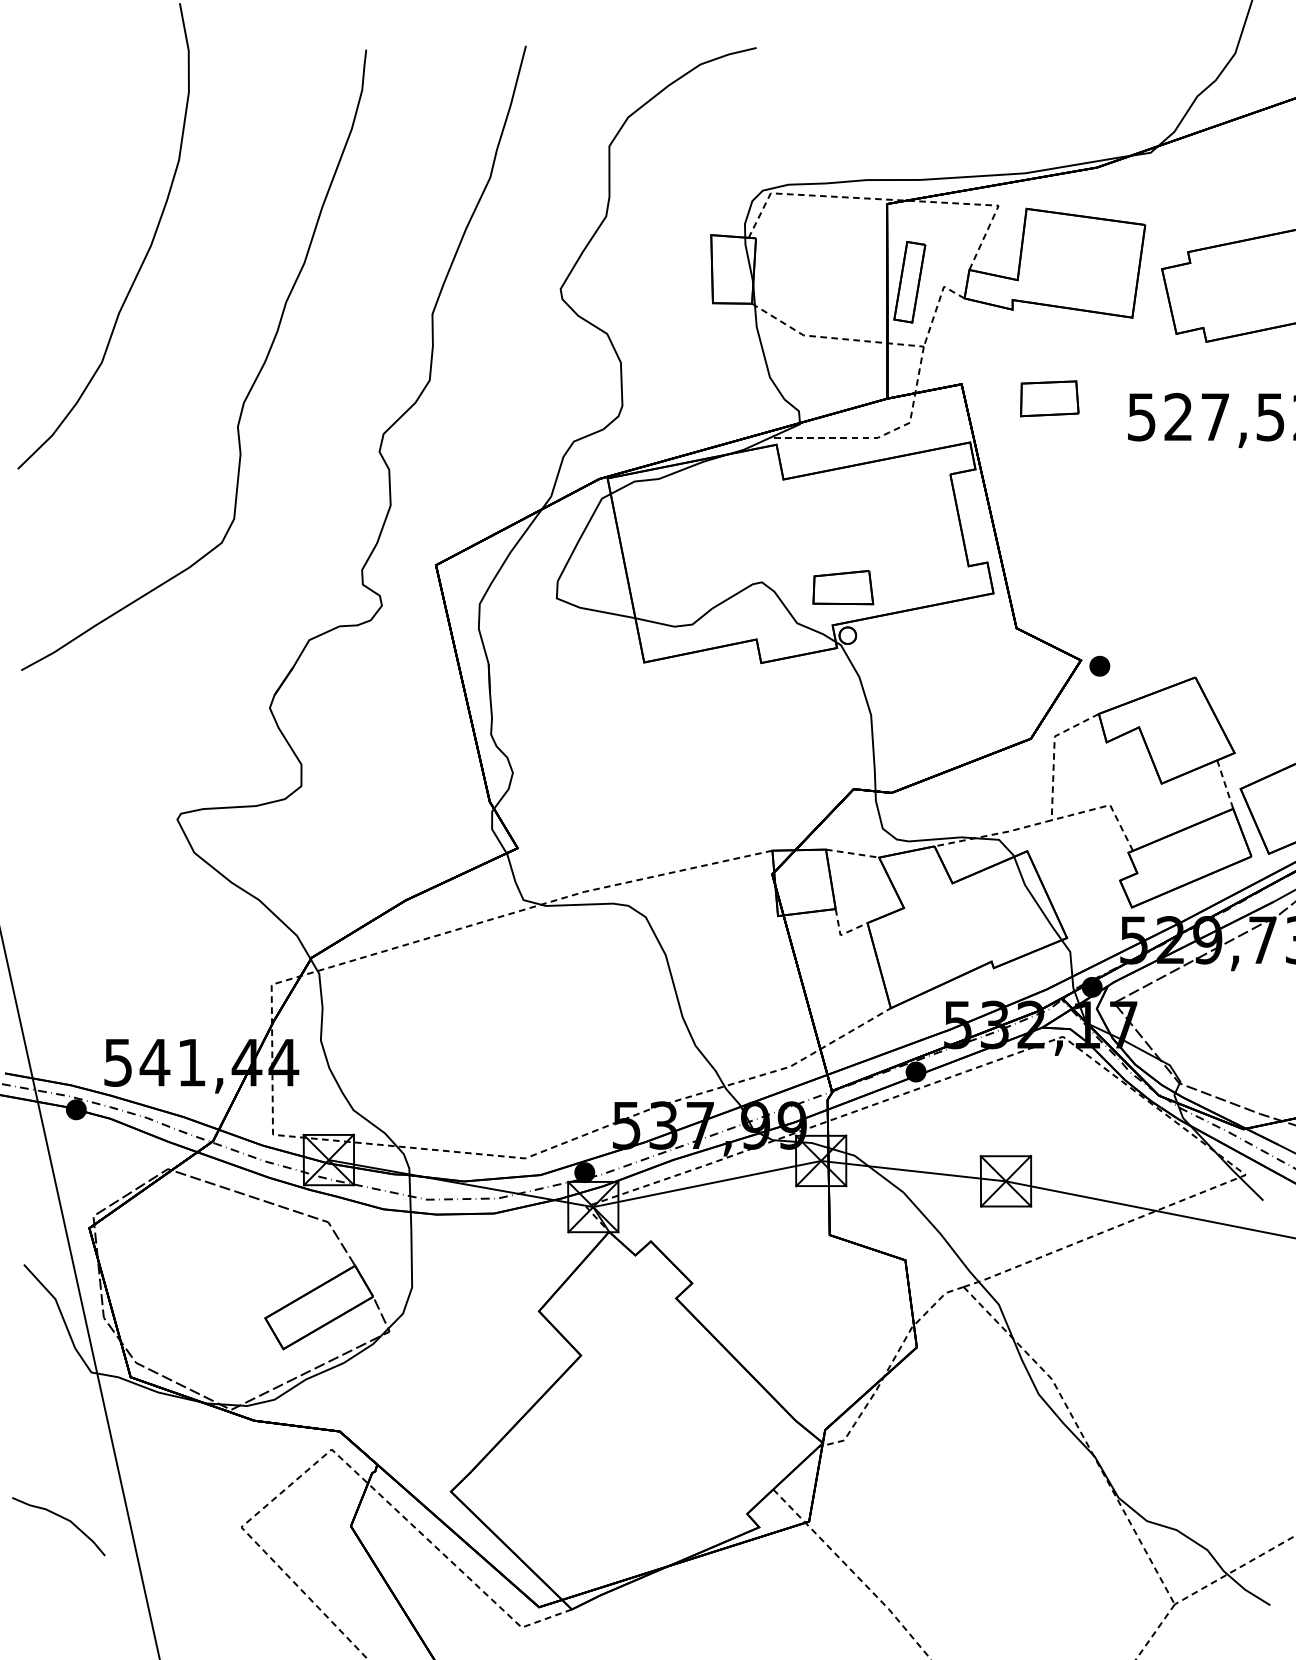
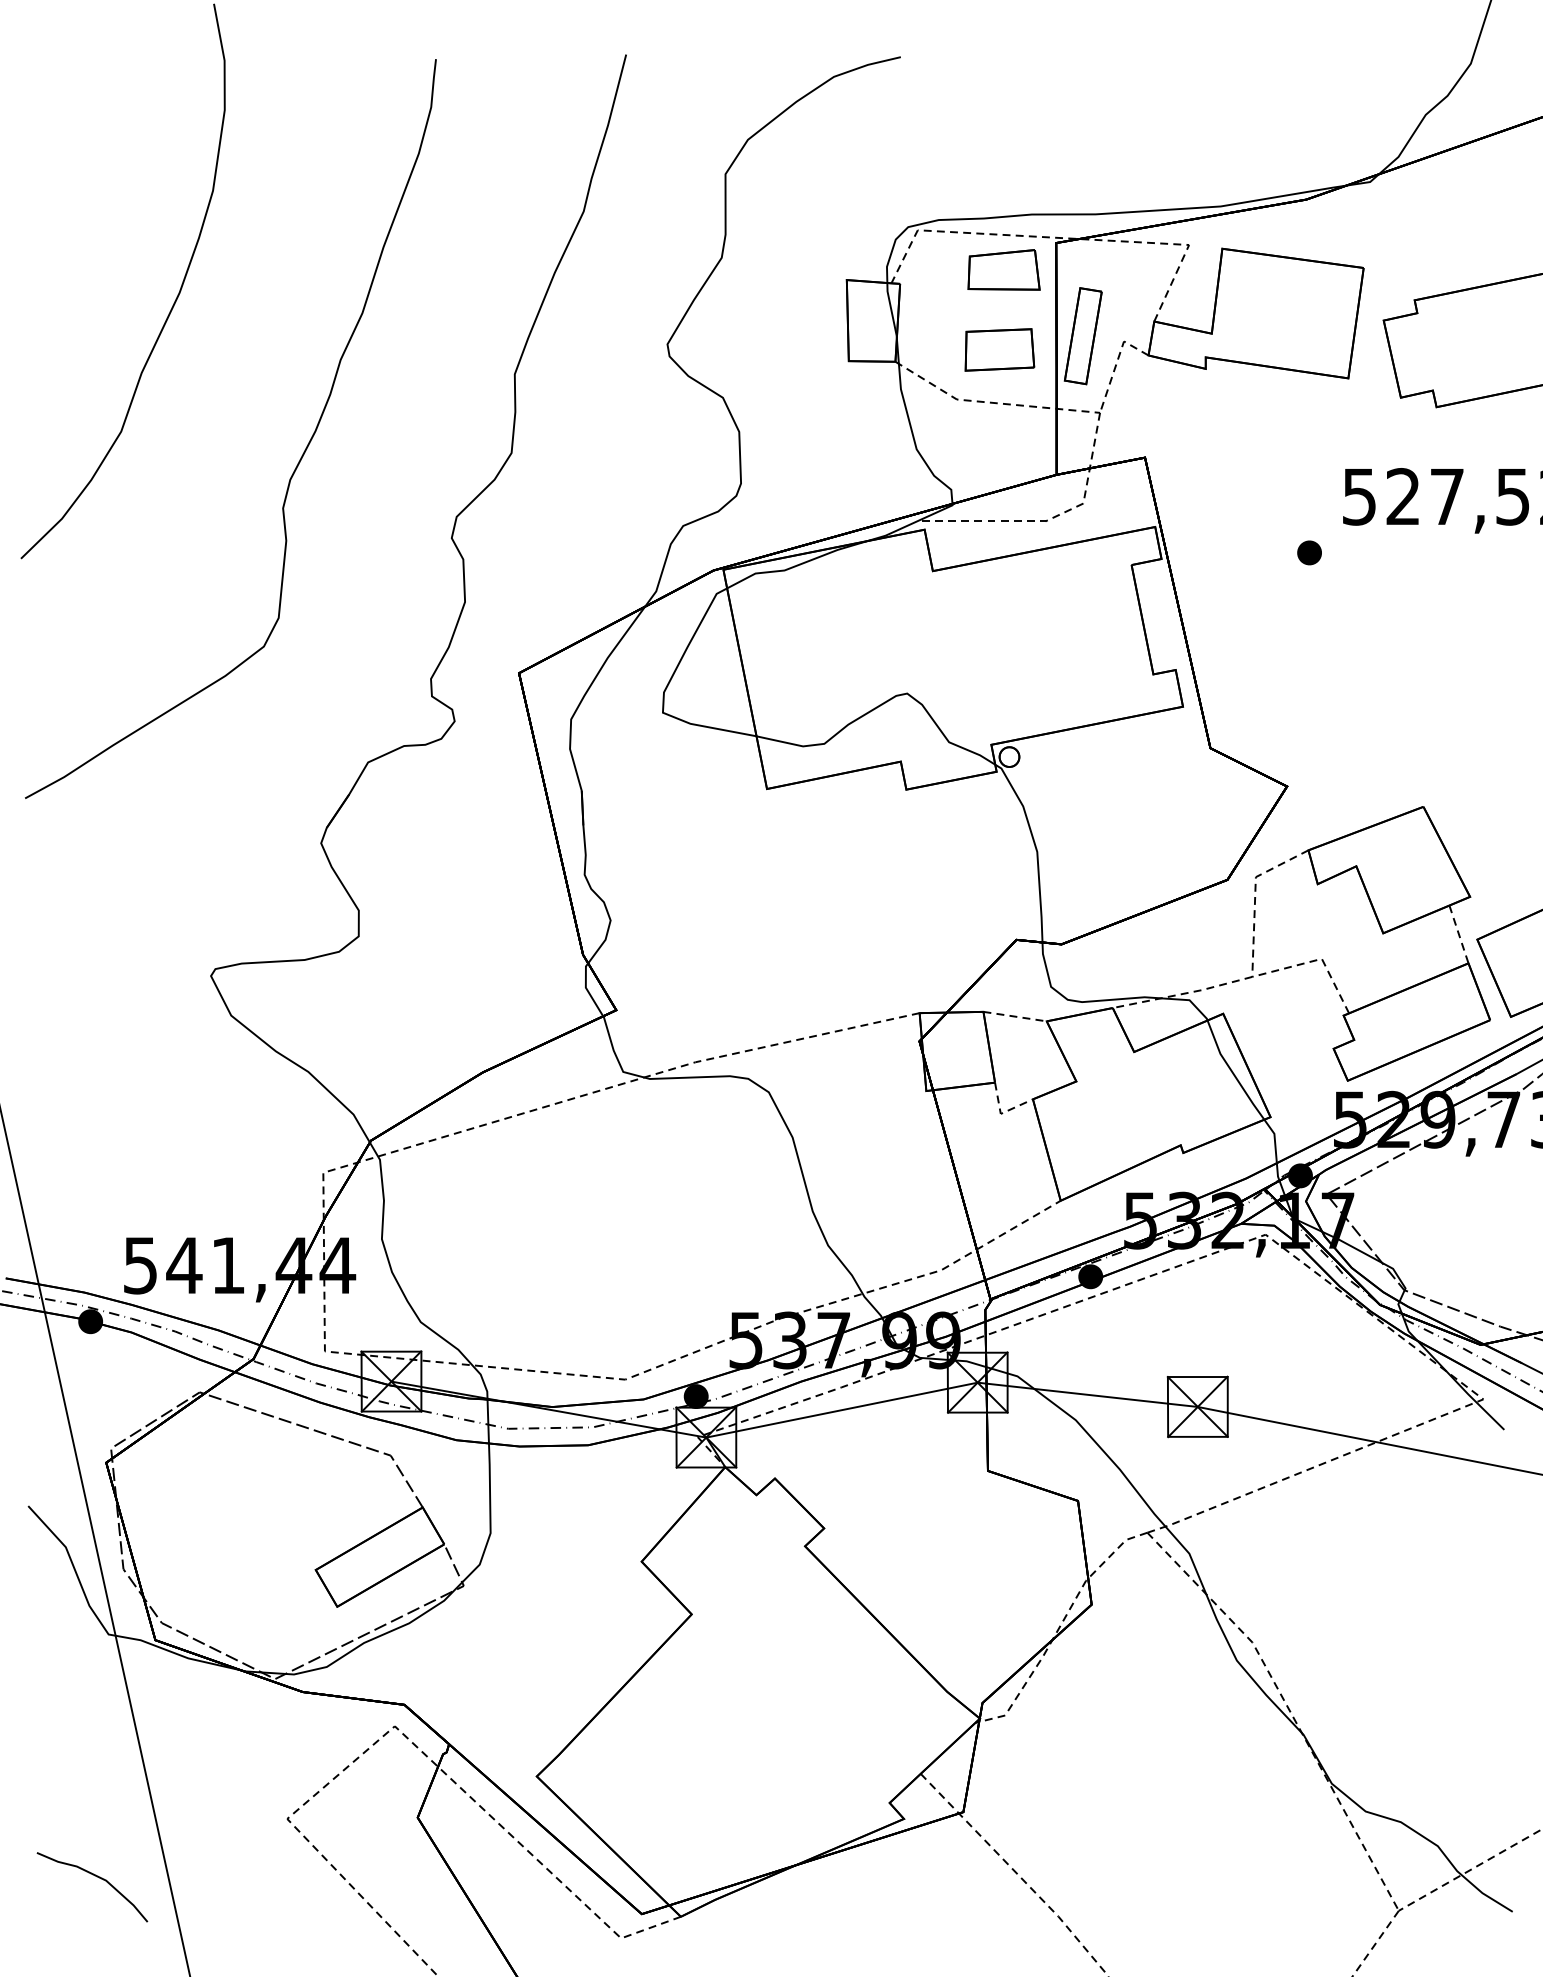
part: (1049, 398) -> (999, 349), moved
part: (843, 587) -> (1004, 269), moved
part: (1099, 665) -> (1309, 552), moved
curve: (62, 1518) -> (96, 1877), moved

